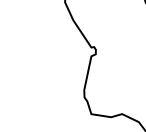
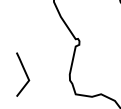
line: (30, 89) -> (25, 73), added

